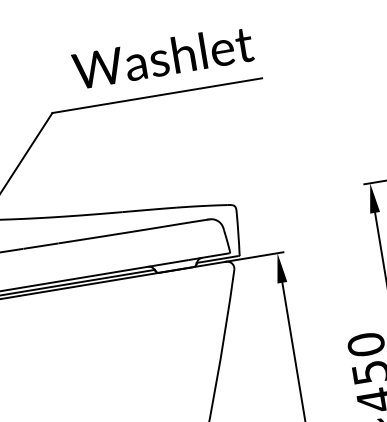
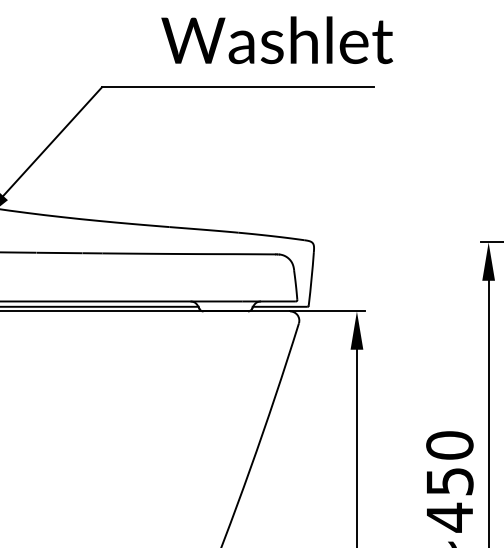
text: (162, 57) -> (276, 40), moved

